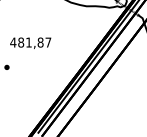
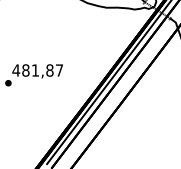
text: (30, 43) -> (37, 71), moved

